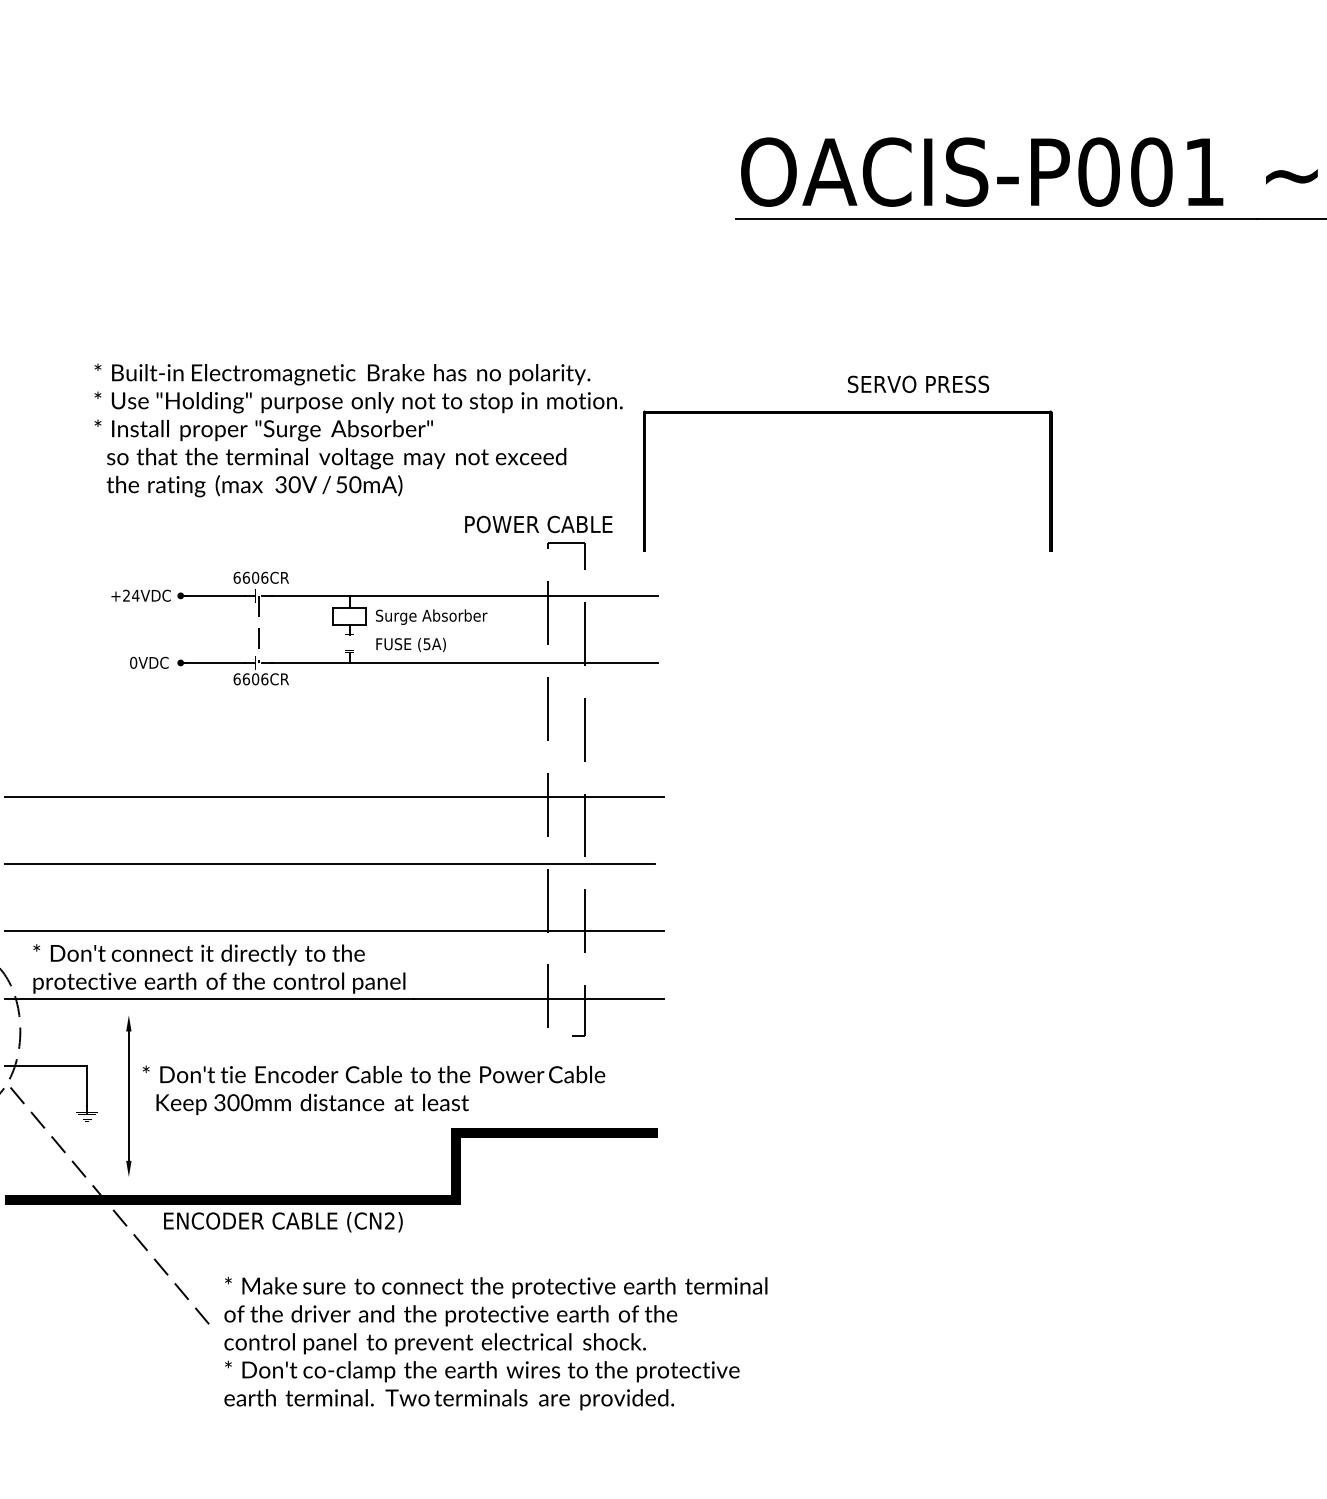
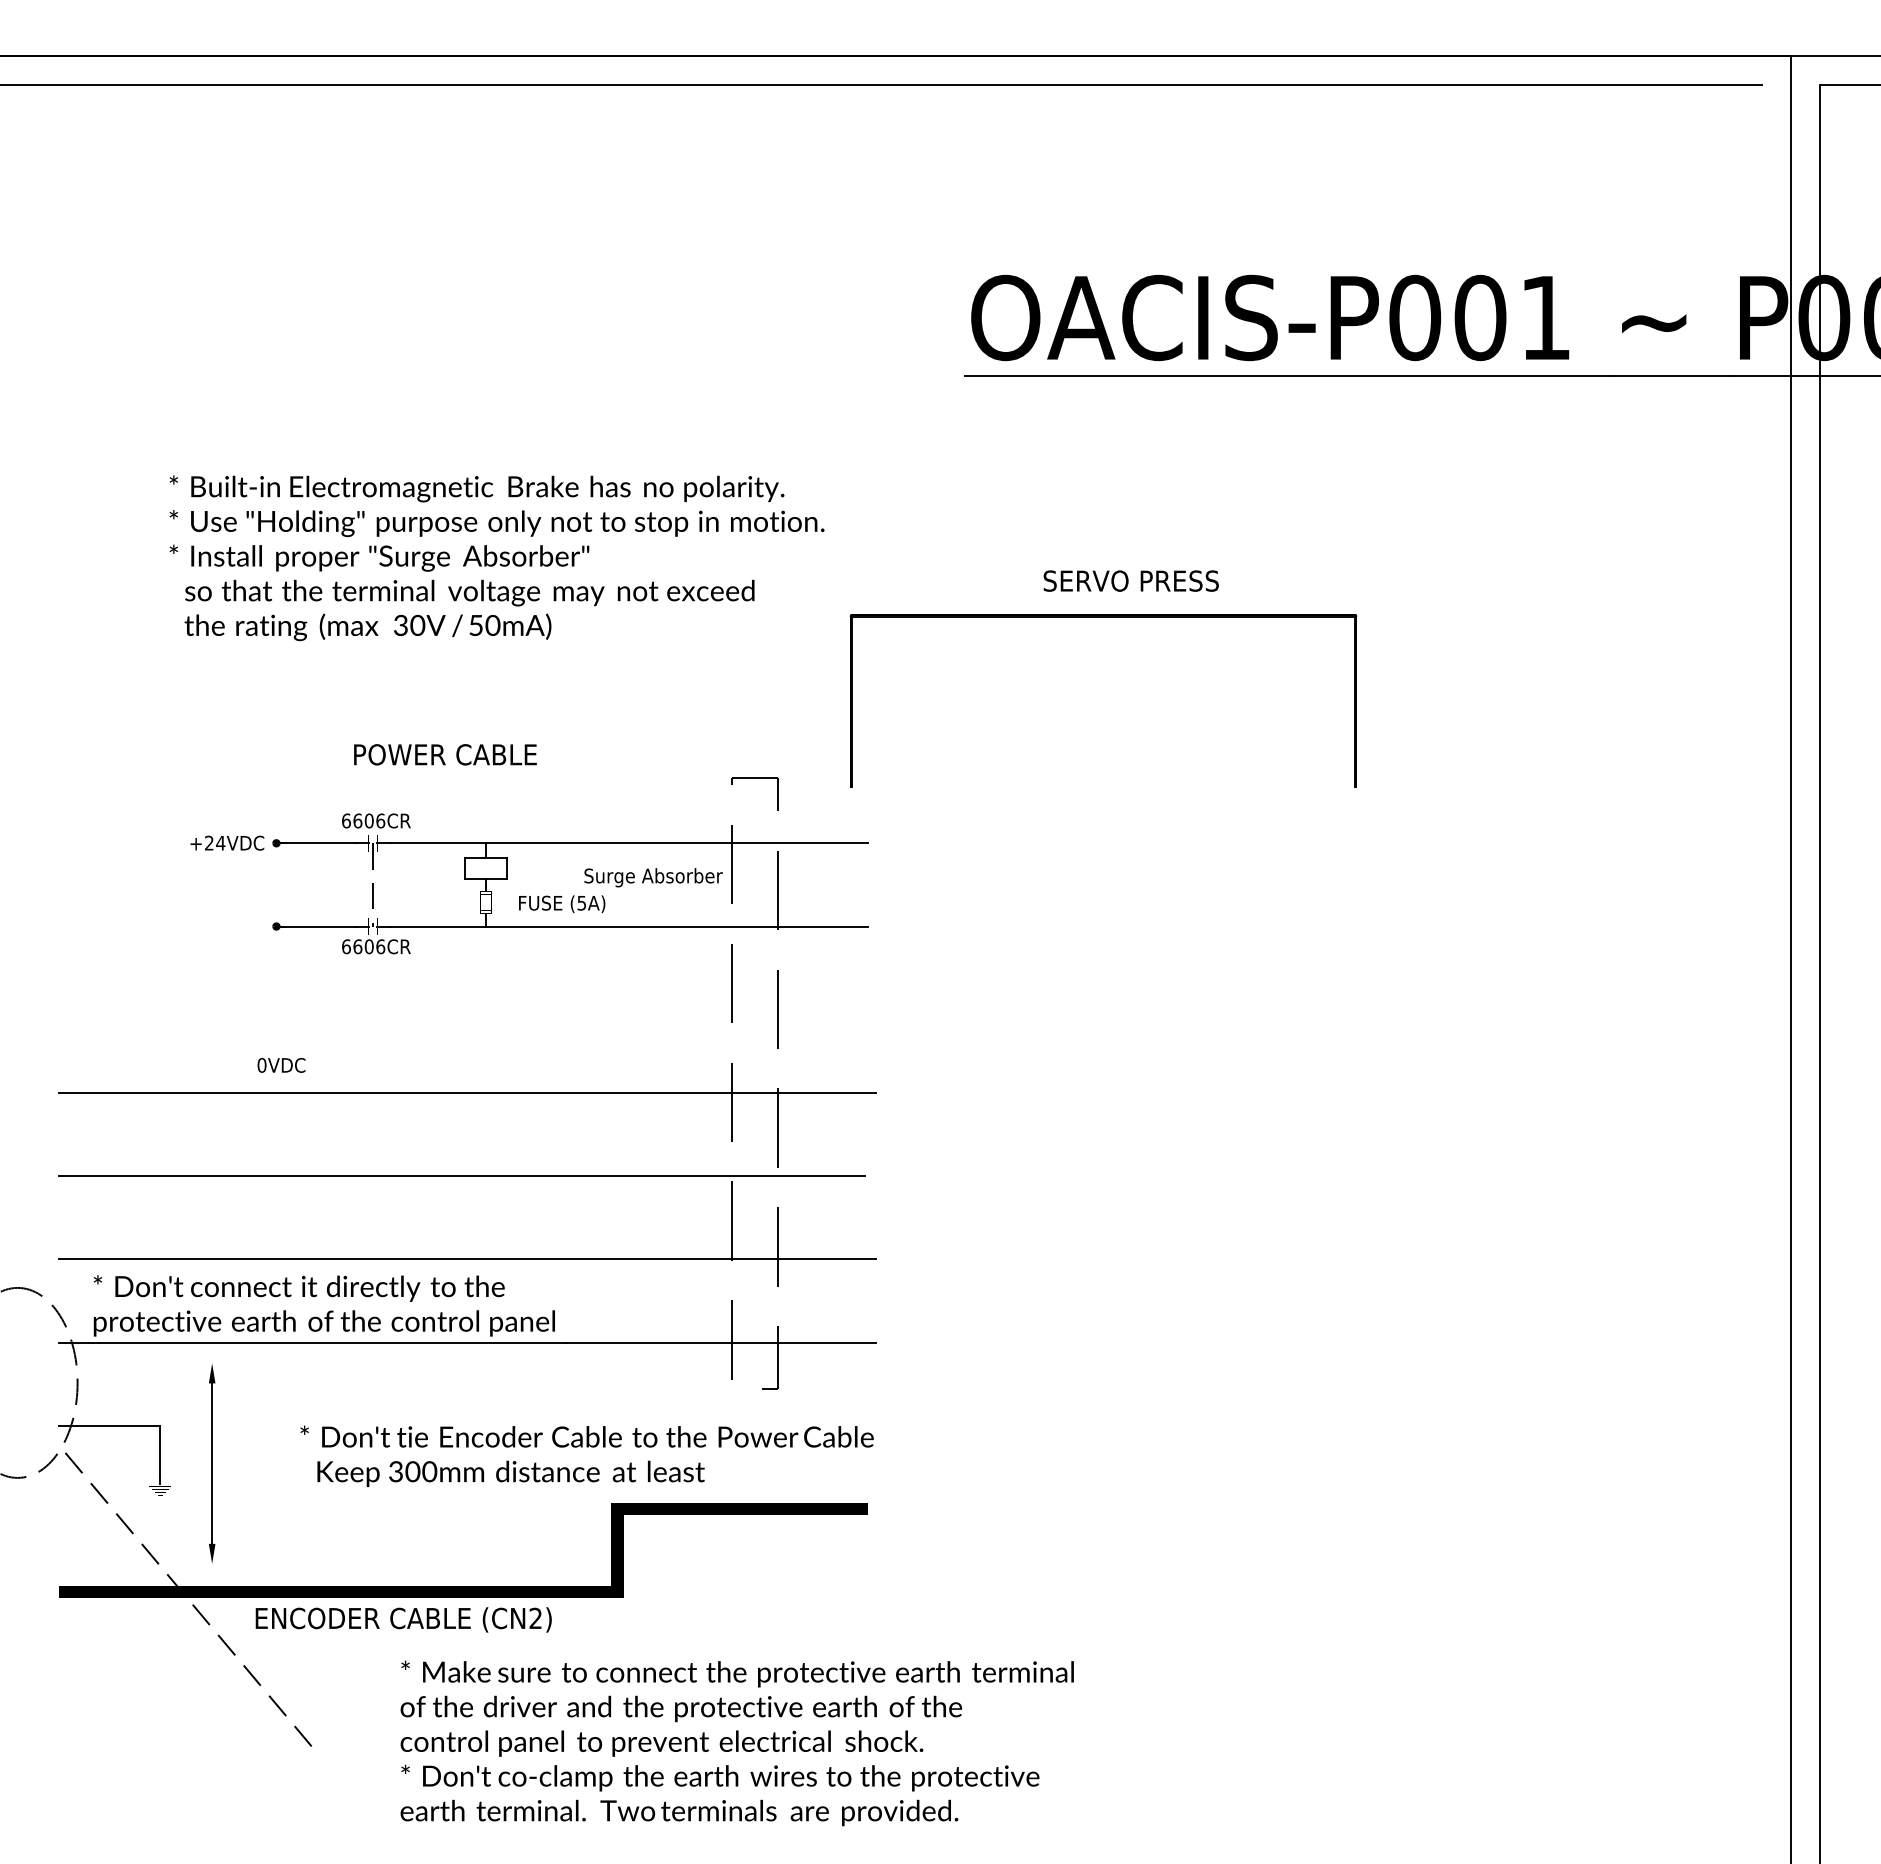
text: (917, 383) -> (1130, 580), moved
text: (358, 430) -> (496, 558), moved
text: (538, 524) -> (445, 754), moved
text: (431, 616) -> (653, 877), moved
text: (149, 662) -> (281, 1065), moved
text: (373, 1090) -> (586, 1456), moved
text: (495, 1343) -> (736, 1743), moved

